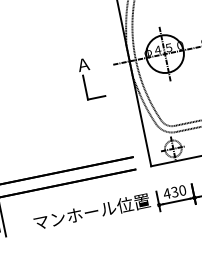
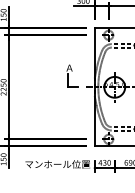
part: (91, 76) -> (72, 75), moved

